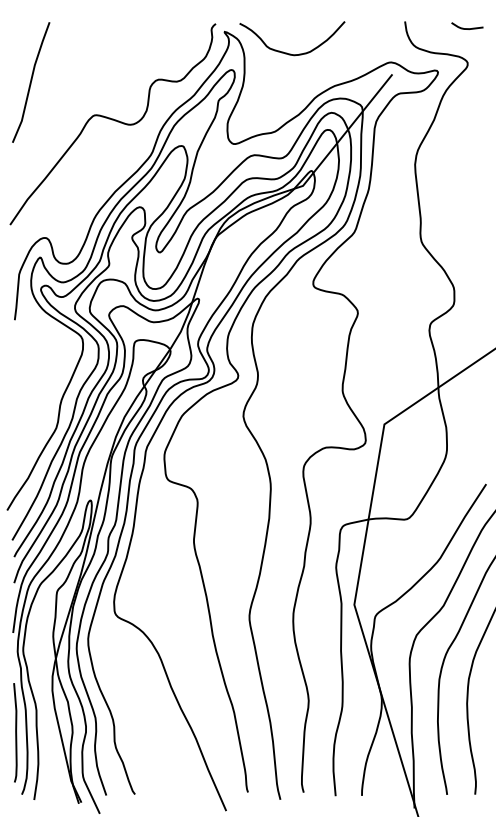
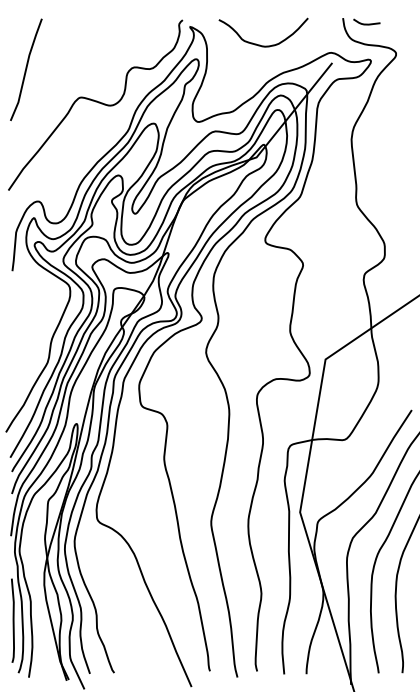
curve: (466, 27) -> (366, 23), moved
curve: (288, 52) -> (260, 44), moved

